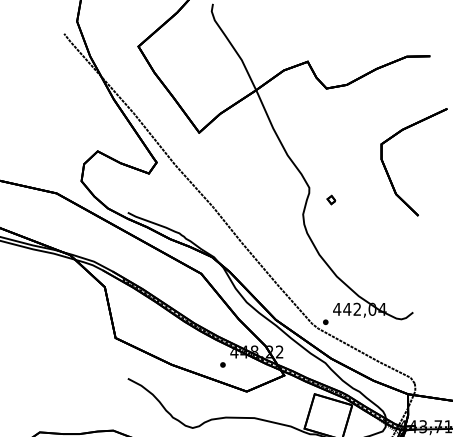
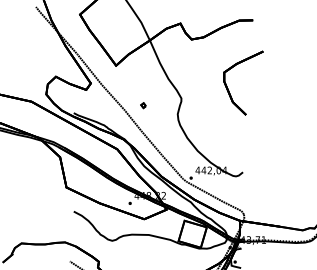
part: (331, 199) -> (143, 105), moved

